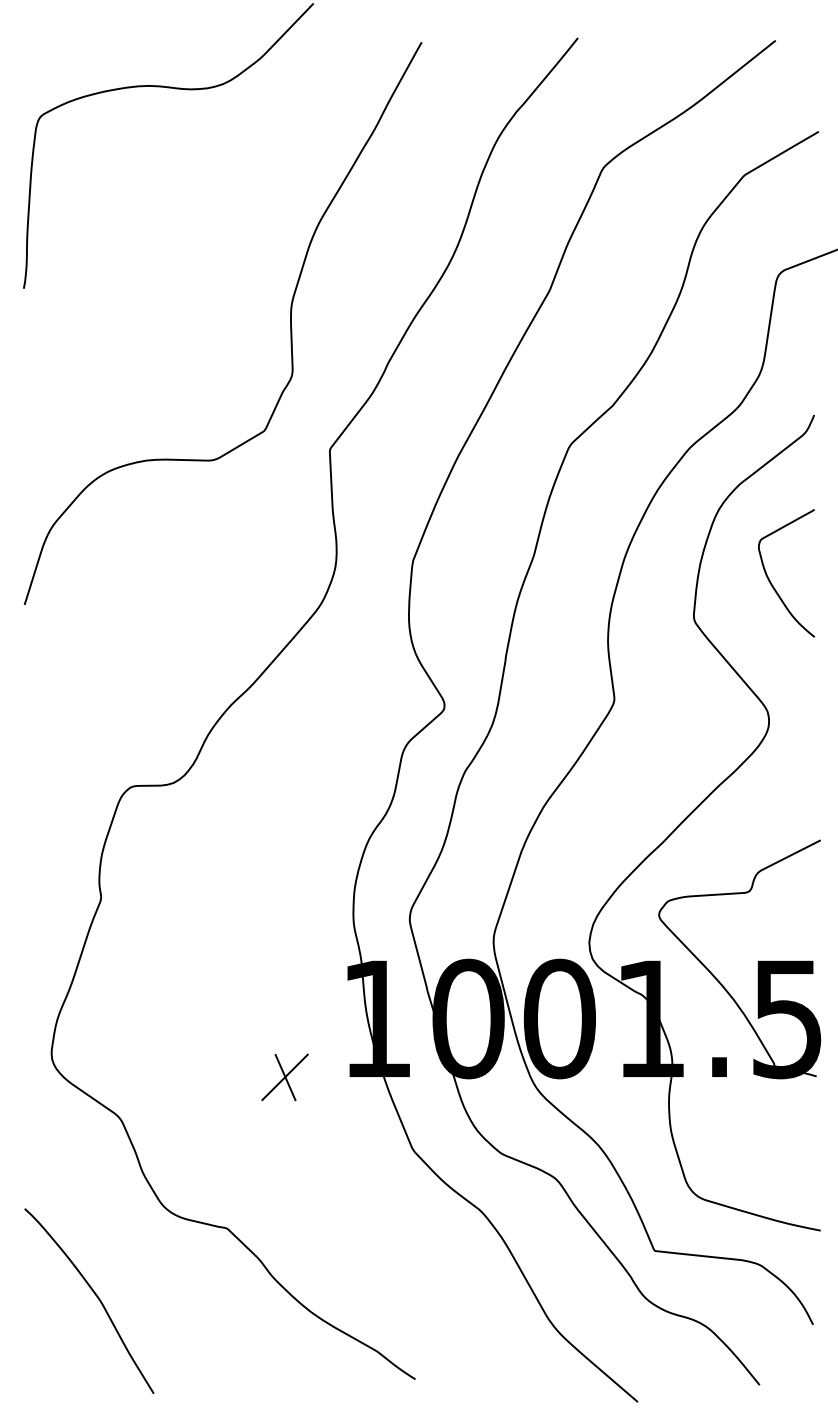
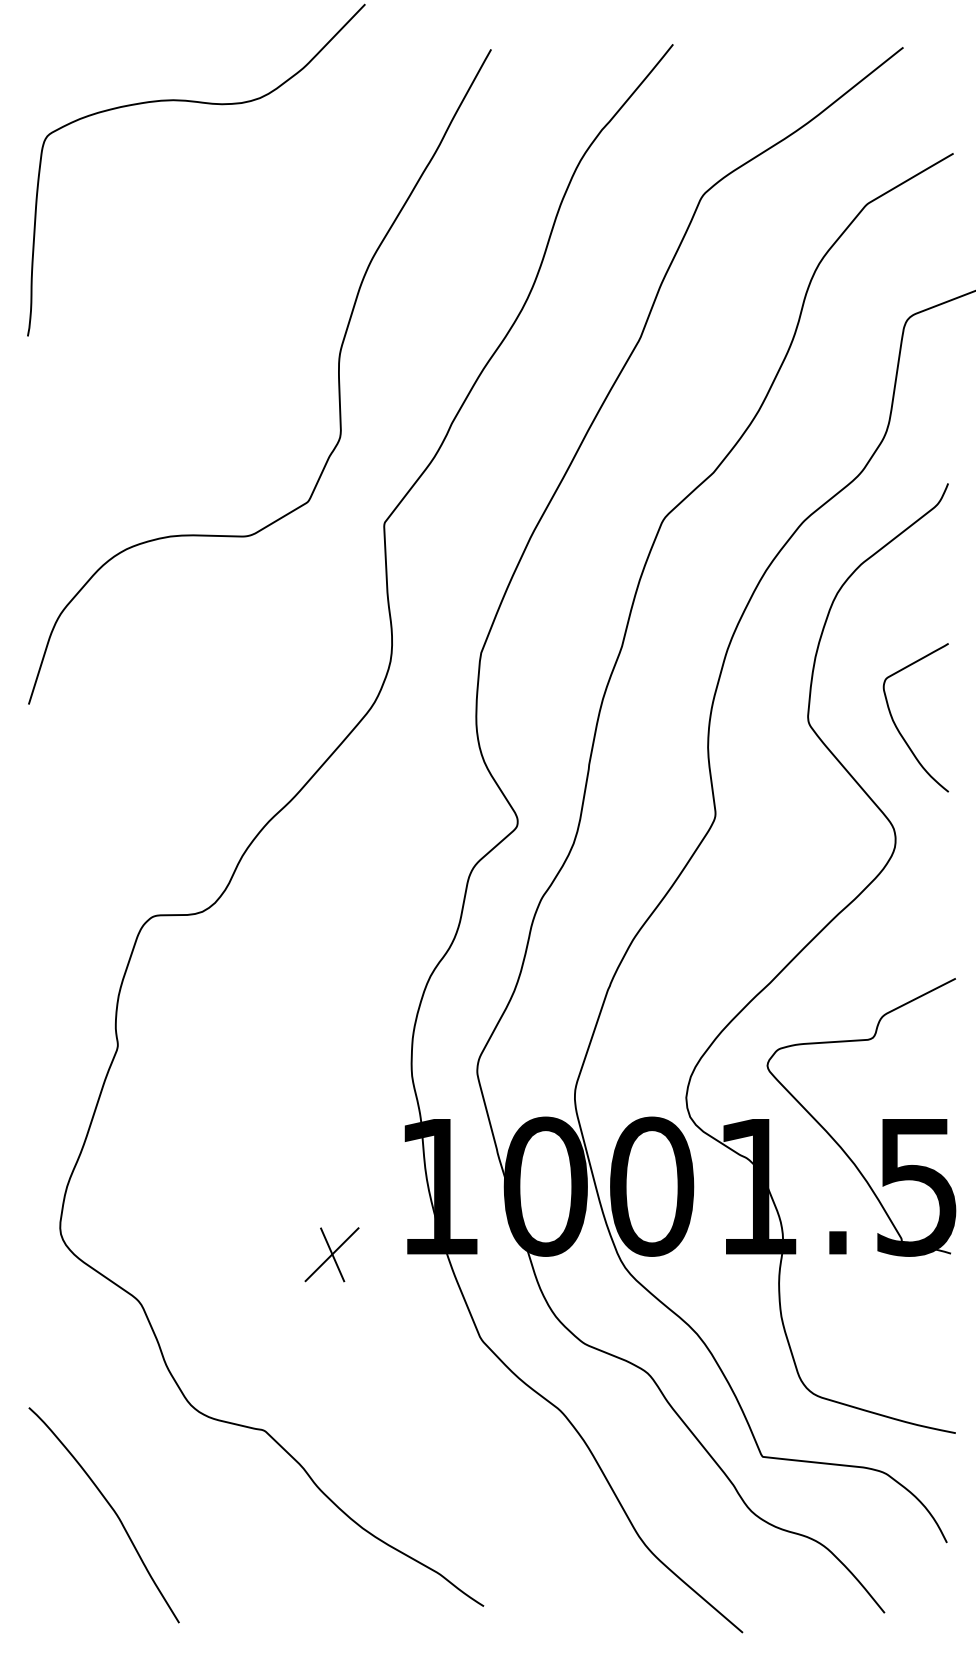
curve: (770, 580) -> (897, 726), moved

